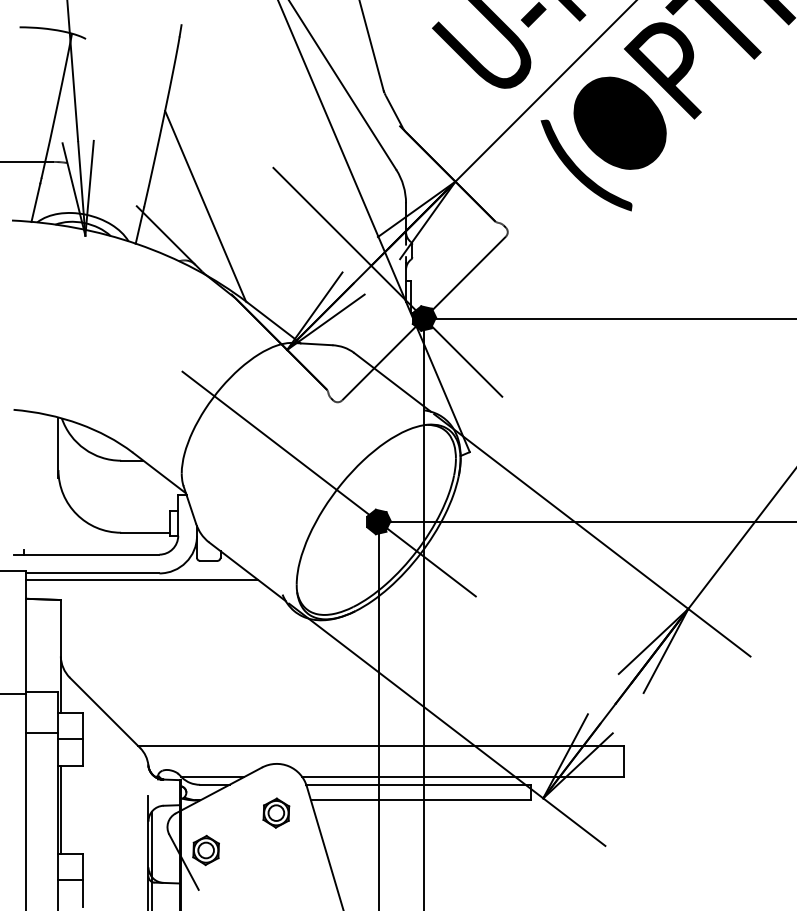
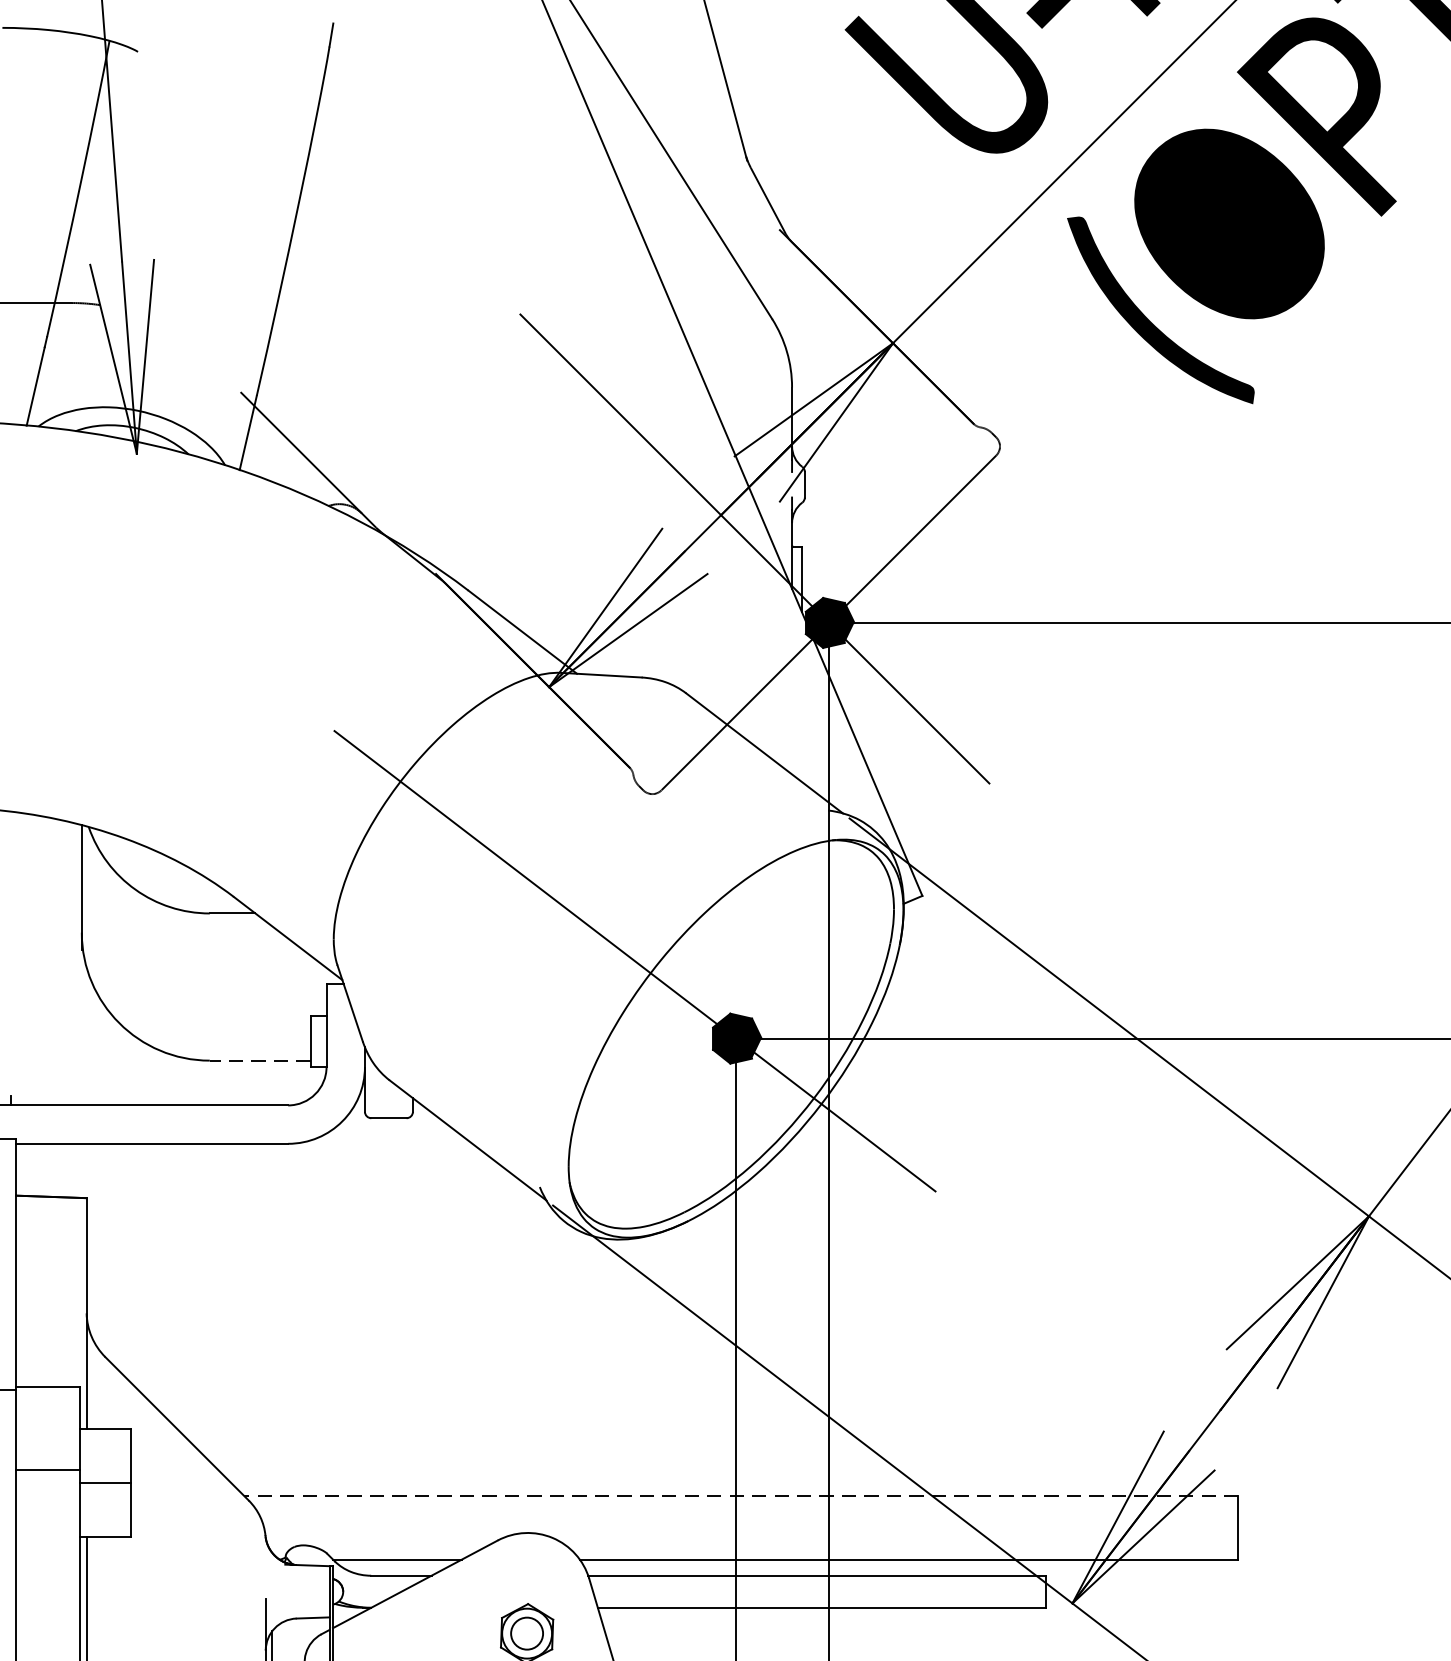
line: (205, 205) -> (382, 391), removed
line: (145, 532) -> (259, 1060), solid -> dashed
line: (141, 579) -> (251, 1156), removed
line: (380, 745) -> (739, 1495), solid -> dashed

